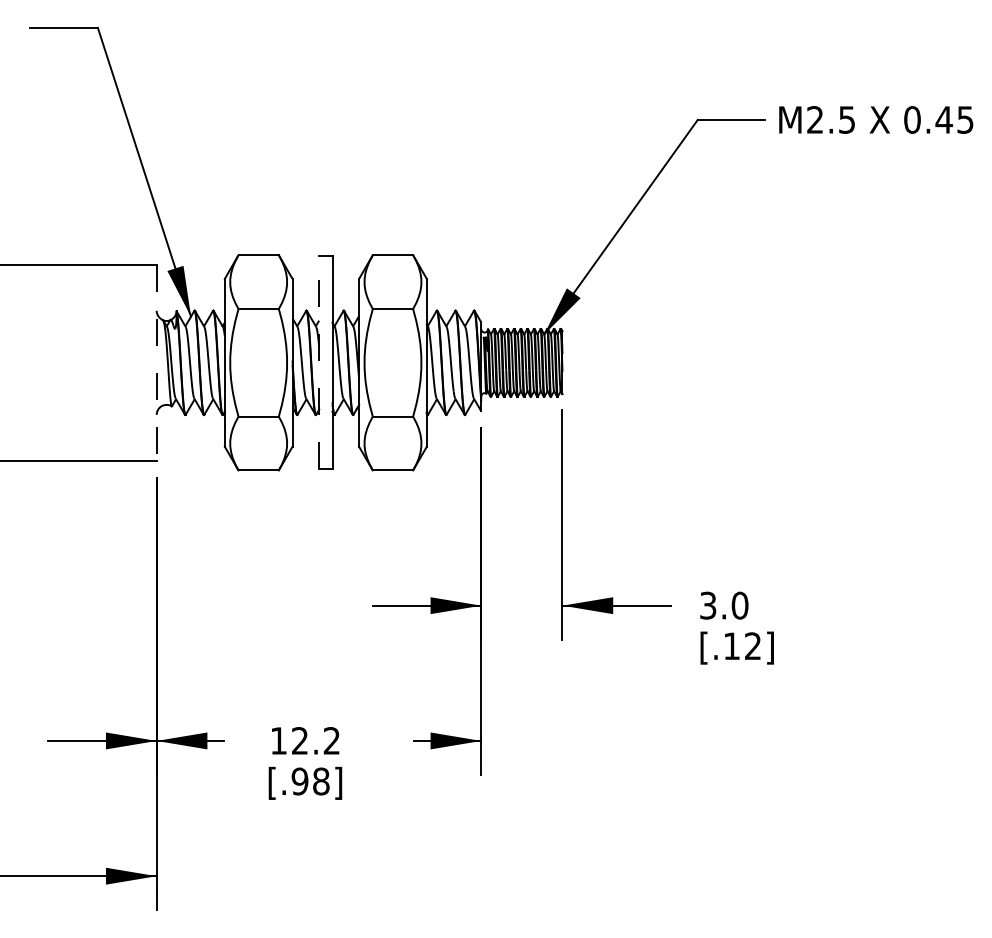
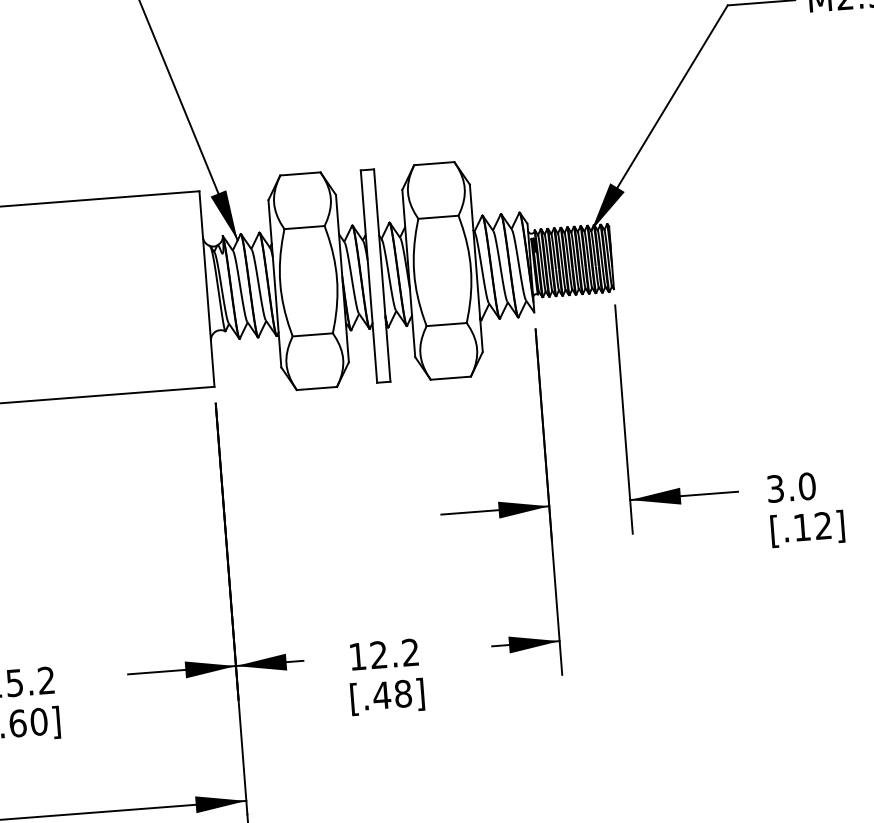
line: (319, 362) -> (369, 276), dashed -> solid
line: (156, 363) -> (206, 289), dashed -> solid
text: (299, 781) -> (381, 695), [.98] -> [.48]

